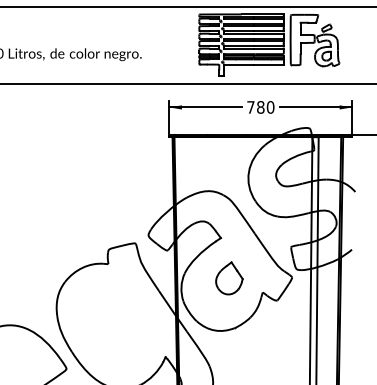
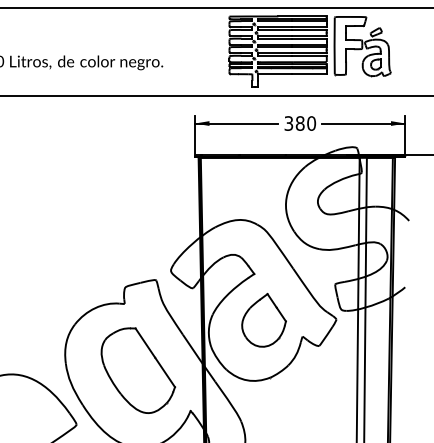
text: (250, 107) -> (288, 123), 780 -> 380
part: (229, 278) -> (264, 320), size x1.43
part: (120, 321) -> (138, 370), added

